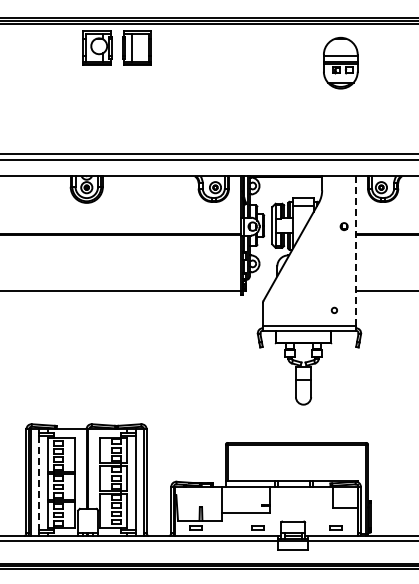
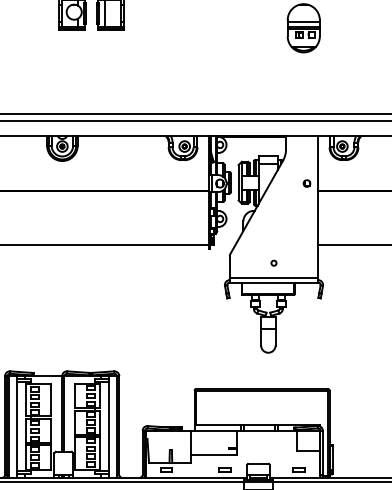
line: (356, 251) -> (318, 207), dashed -> solid
circle: (333, 309) -> (273, 262), moved
line: (39, 482) -> (17, 426), dashed -> solid

